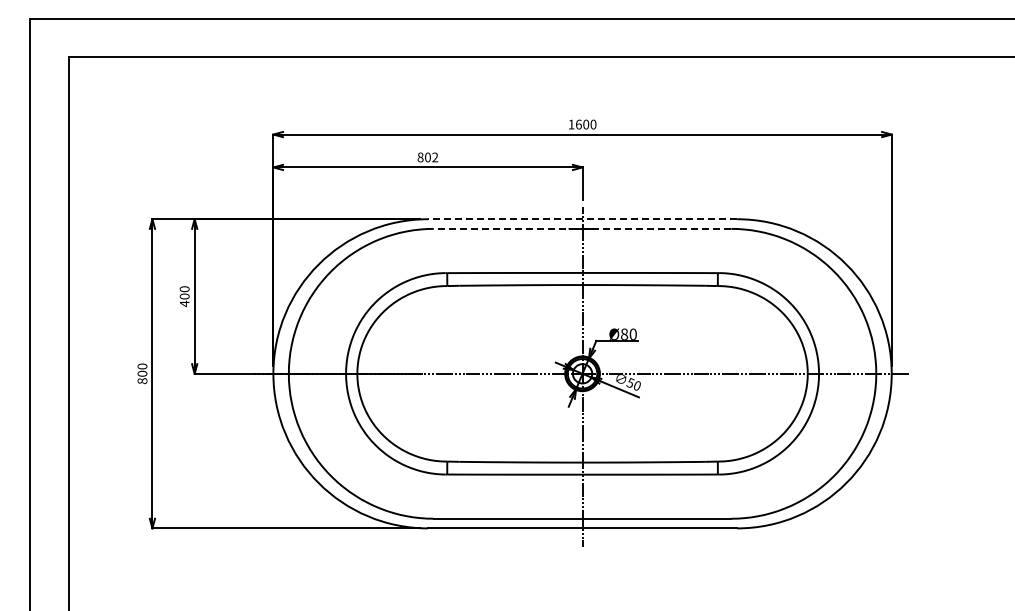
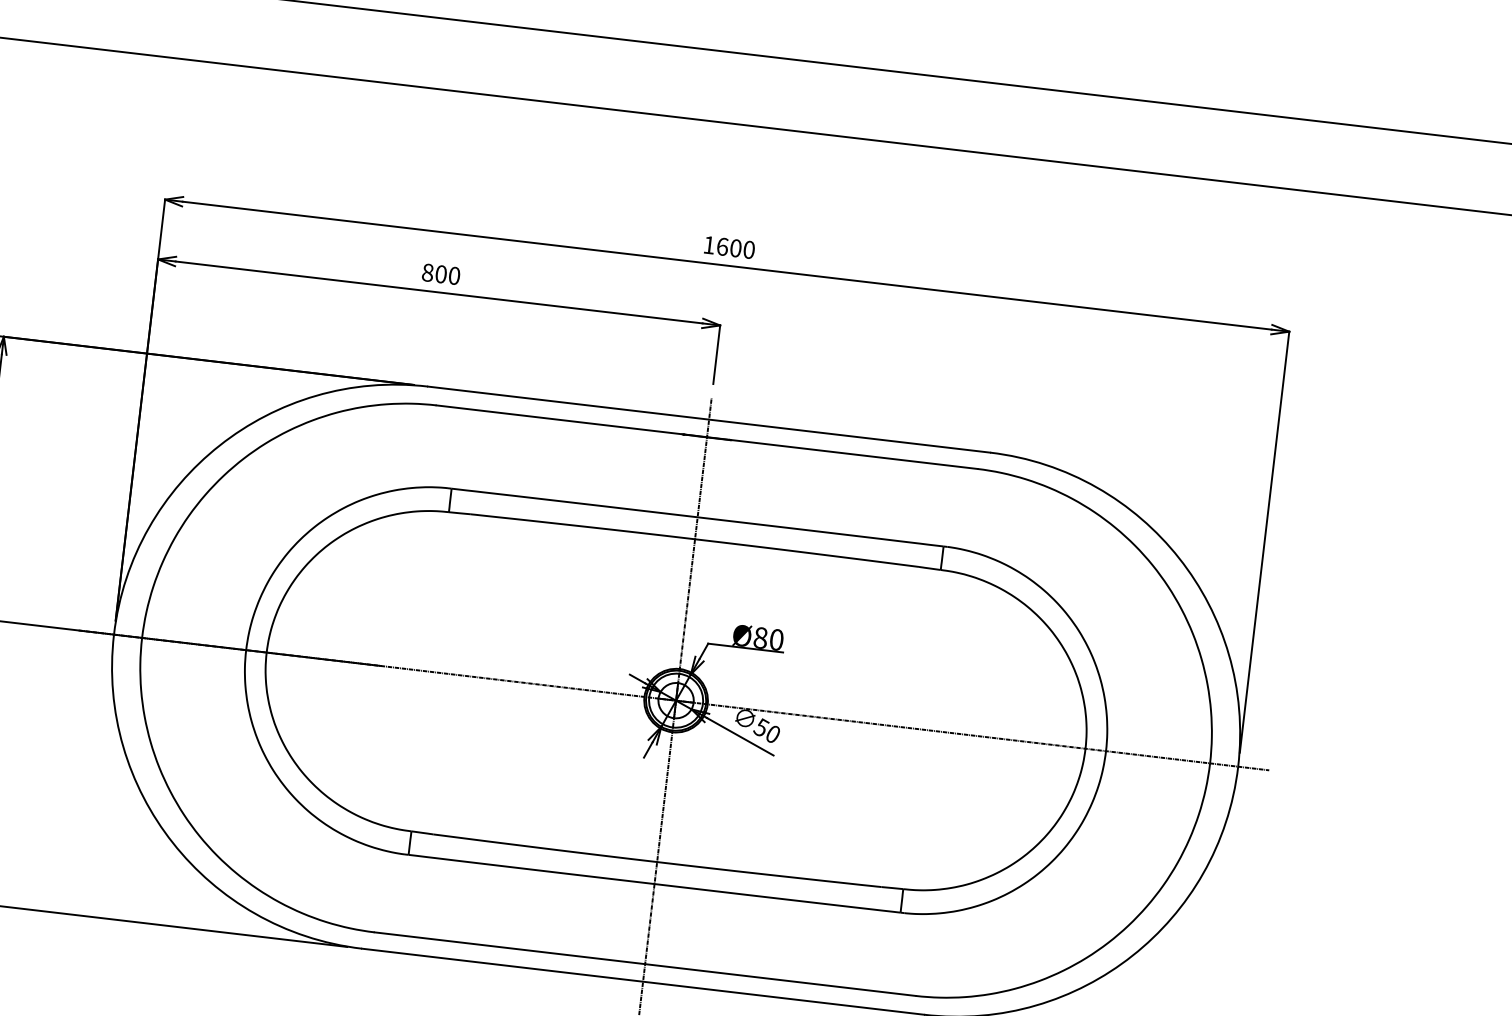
text: (435, 157) -> (454, 275), 802 -> 800
line: (582, 219) -> (708, 420), dashed -> solid
line: (582, 228) -> (707, 436), dashed -> solid

